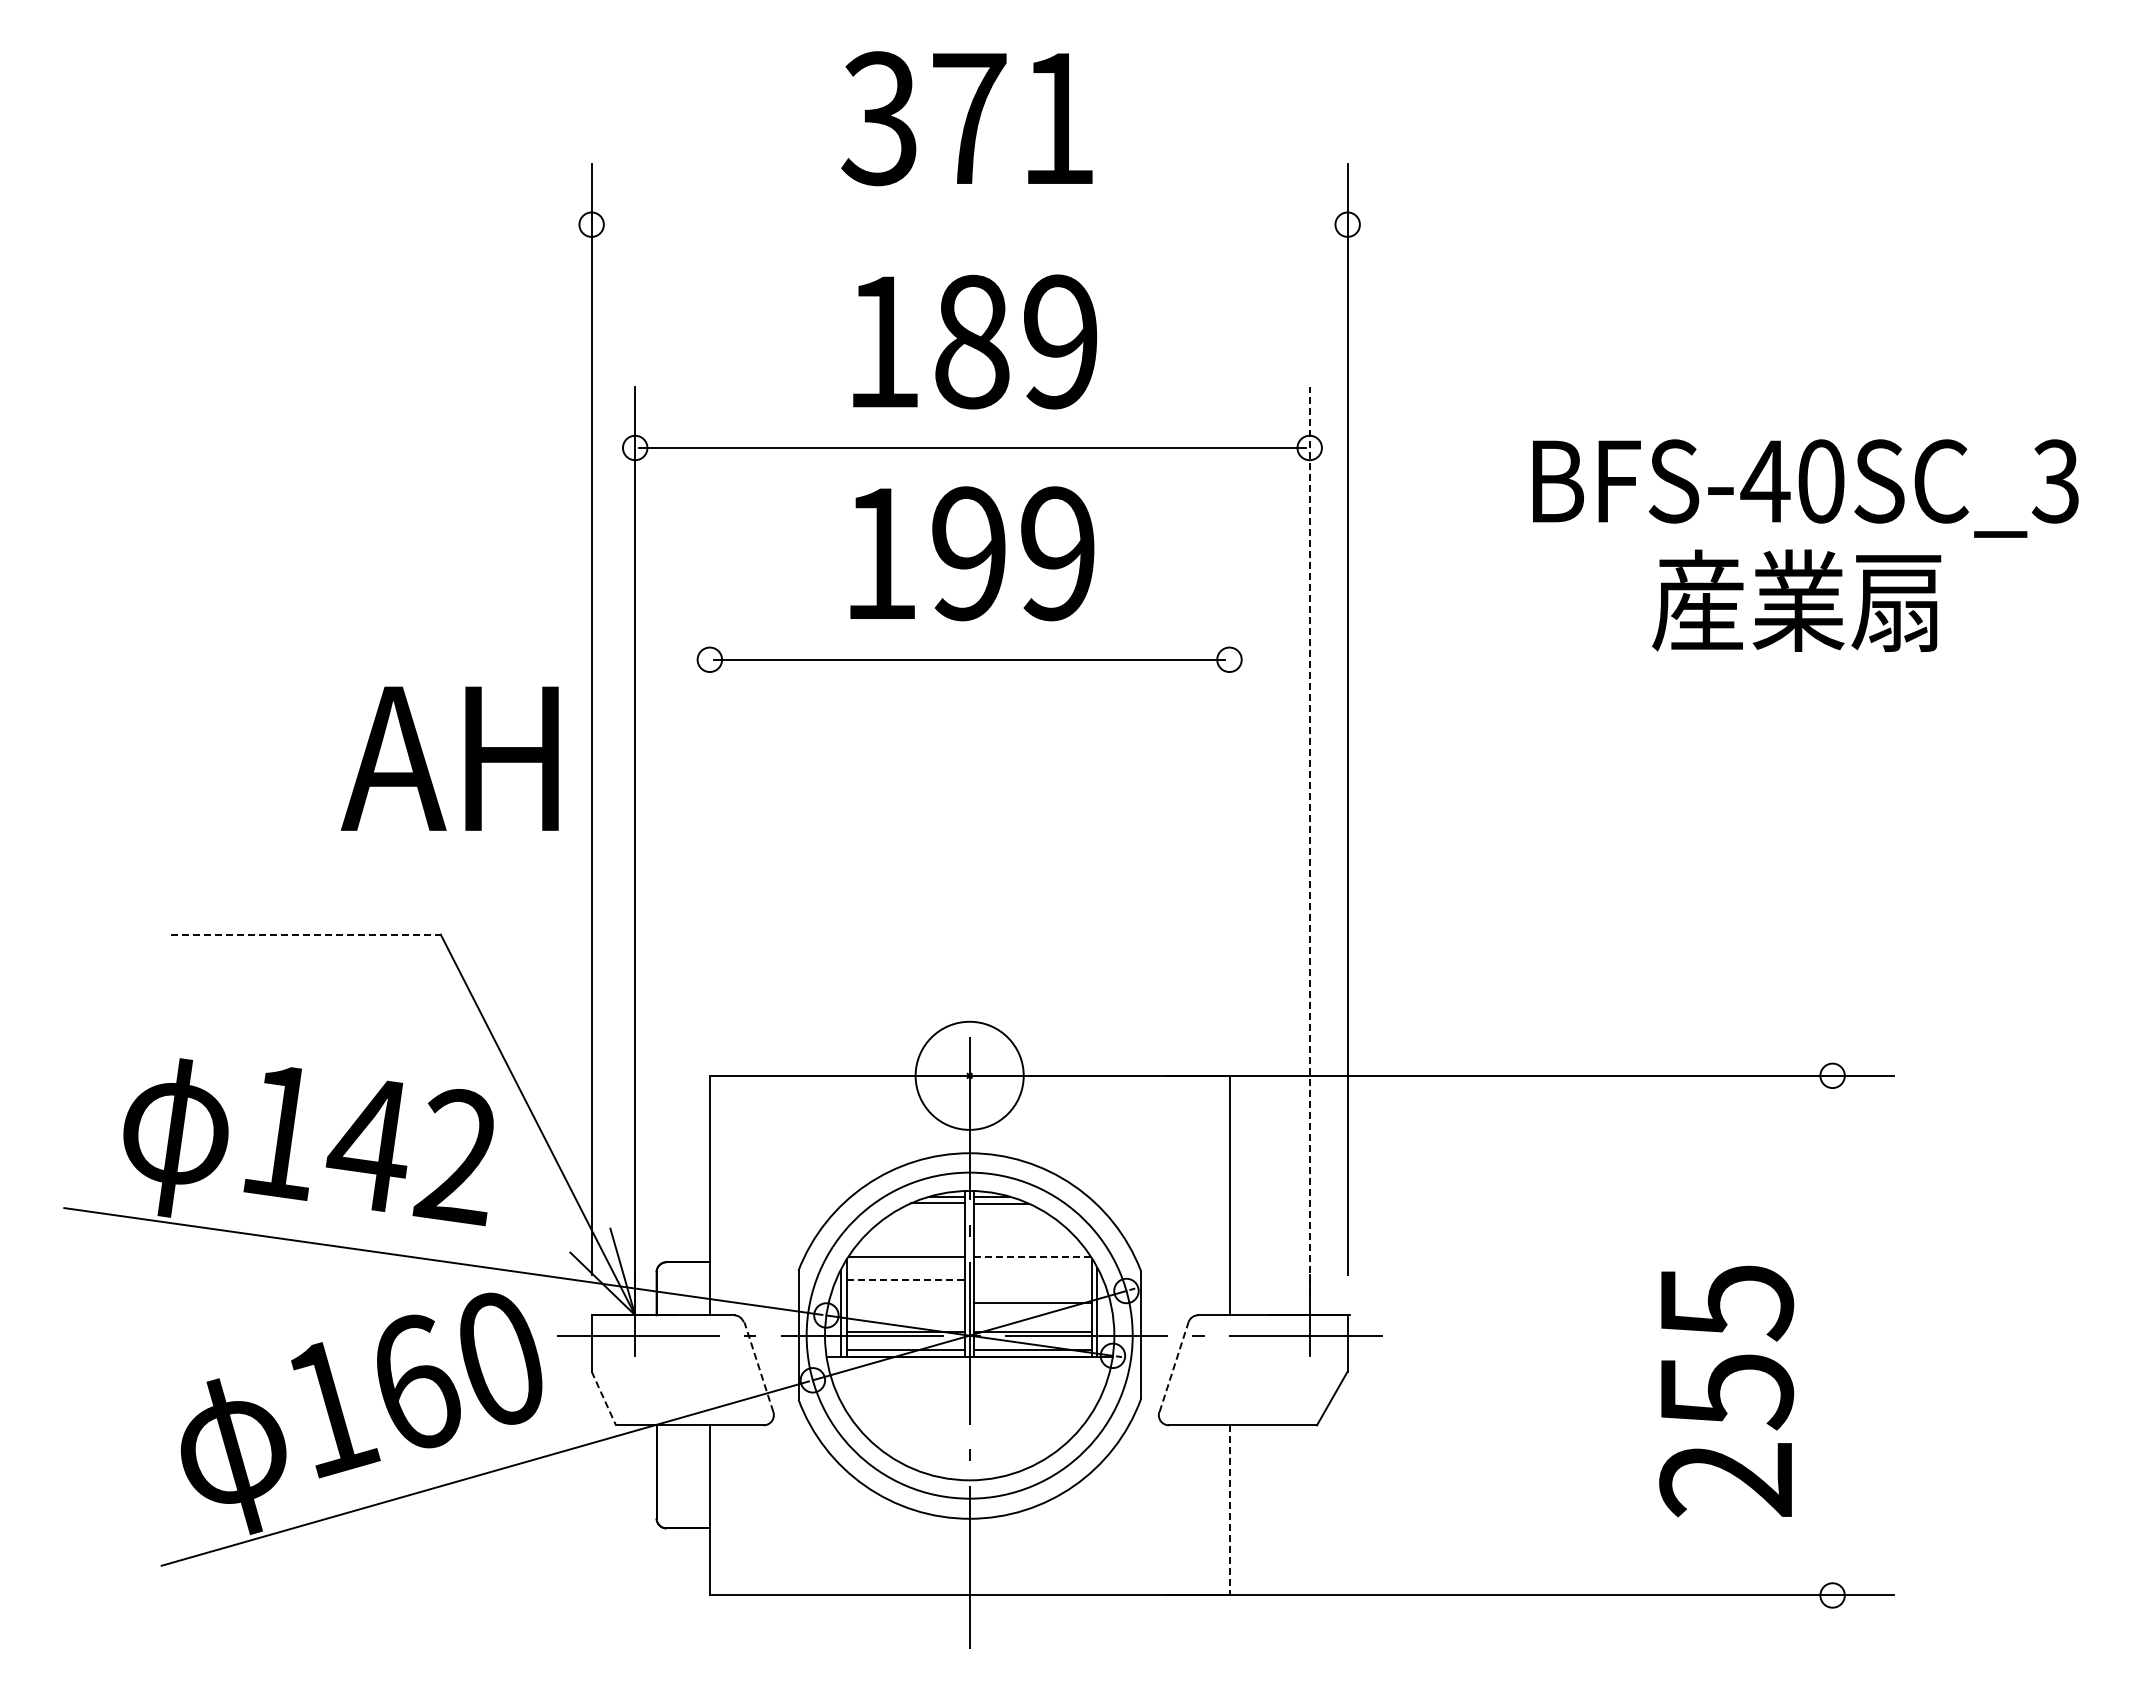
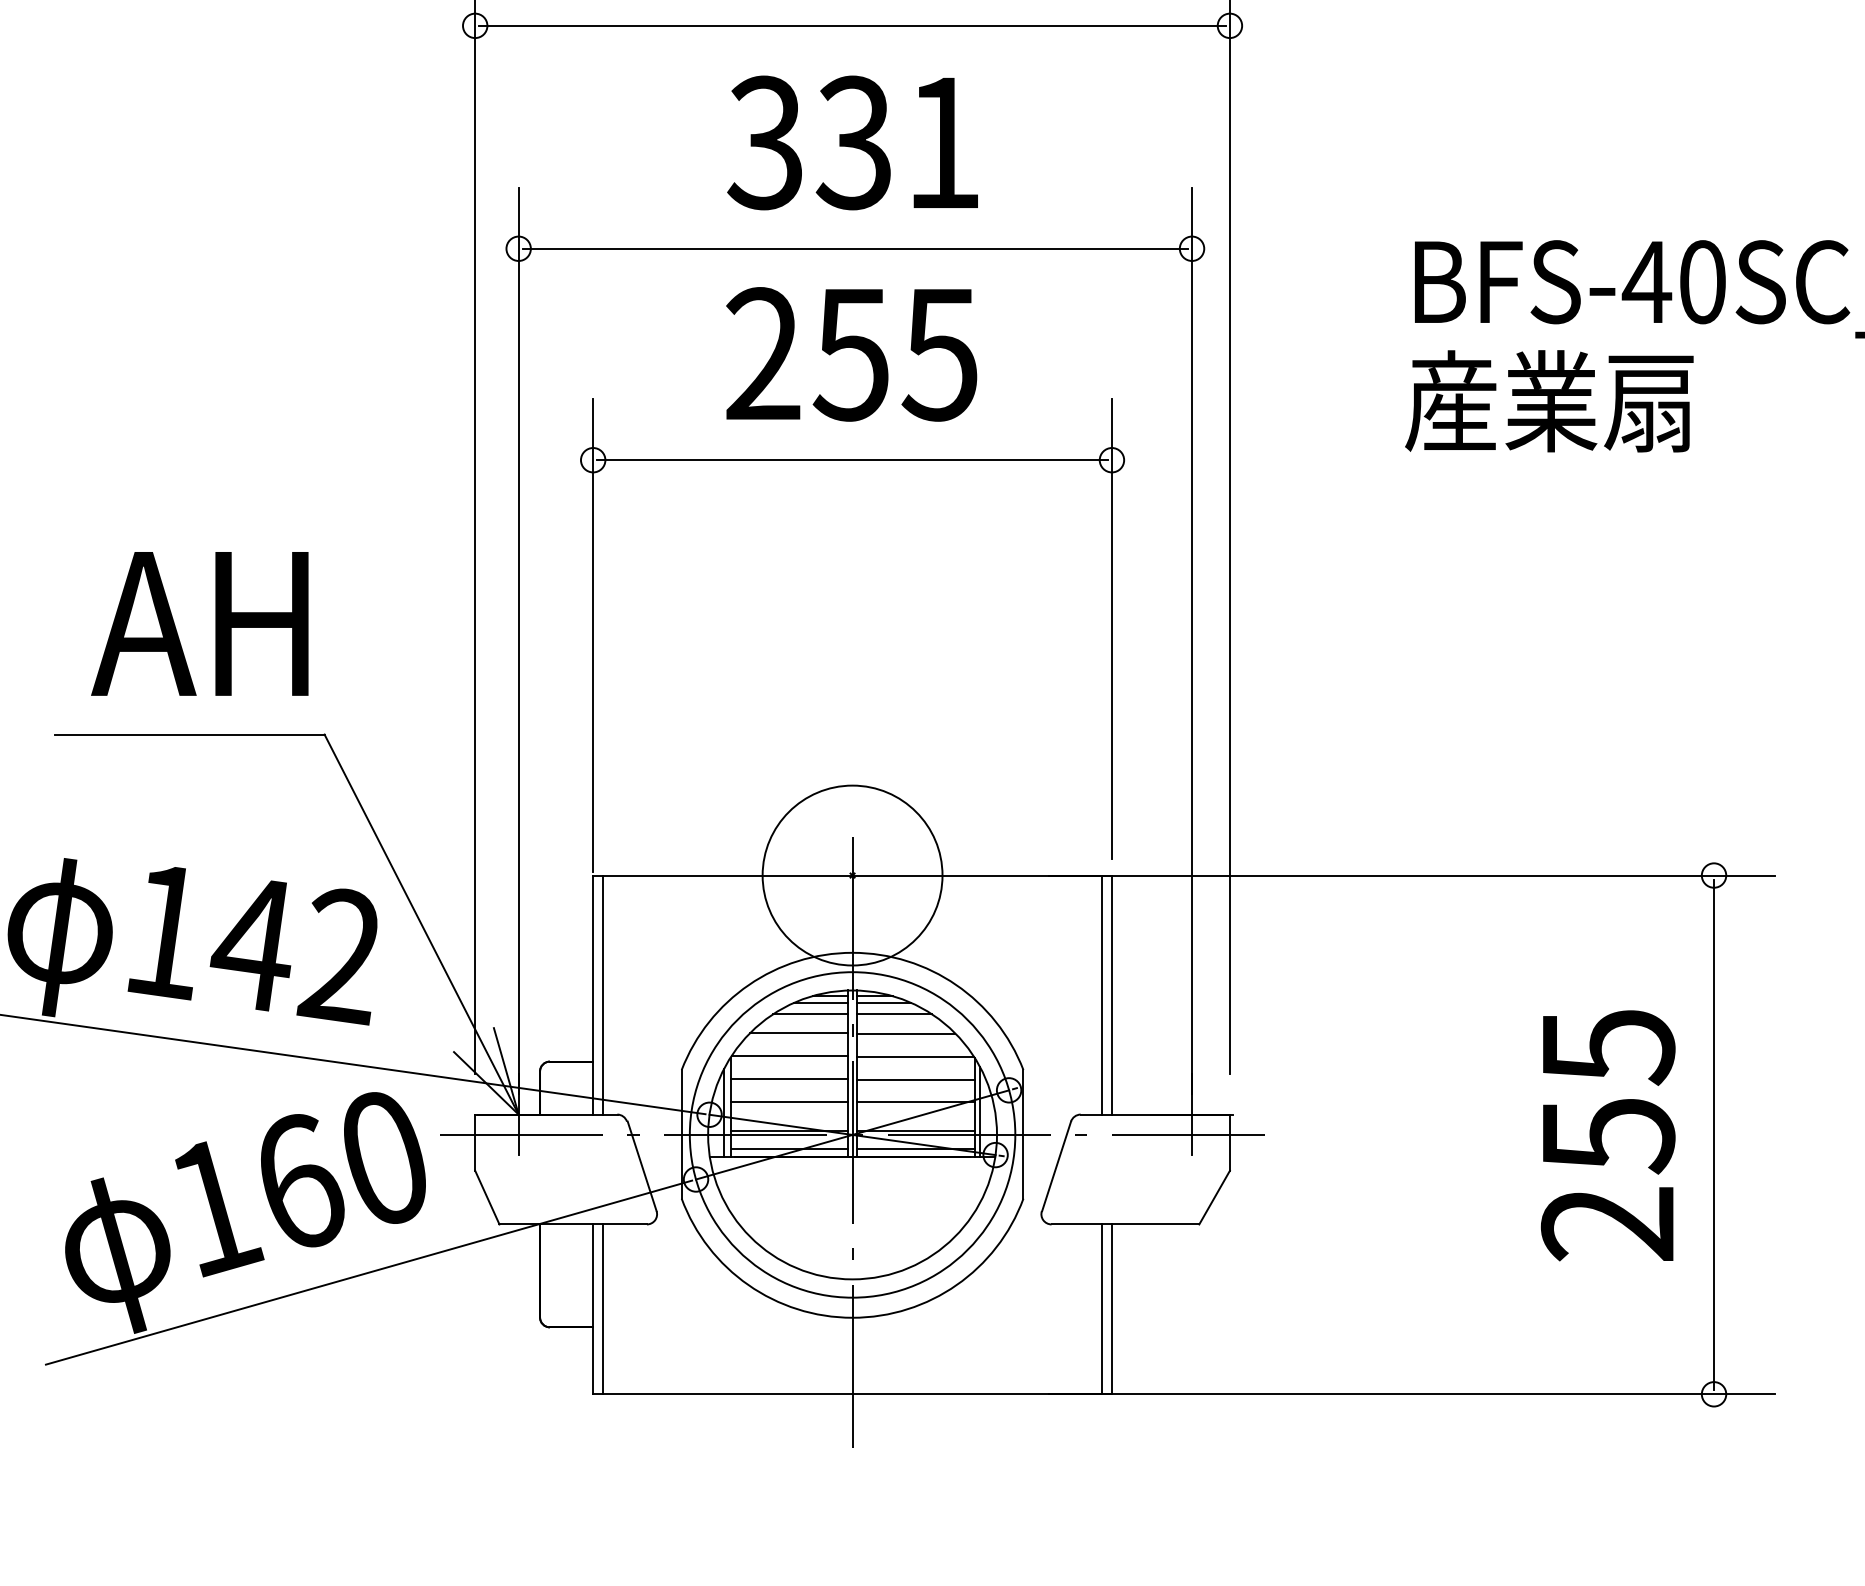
line: (969, 224) -> (852, 25), added
text: (970, 341) -> (853, 142), 189 -> 331
text: (968, 553) -> (851, 354), 199 -> 255
text: (1796, 600) -> (1549, 401), moved
text: (449, 758) -> (199, 623), moved
line: (1229, 828) -> (1111, 628), added
line: (709, 834) -> (592, 634), added
line: (1309, 840) -> (1191, 640), dashed -> solid
line: (305, 934) -> (189, 734), dashed -> solid
circle: (969, 1075) -> (852, 875), size x1.67
line: (719, 1195) -> (602, 995), added
line: (1219, 1195) -> (1101, 995), added
line: (927, 1214) -> (810, 1013), added
line: (1011, 1214) -> (894, 1013), added
line: (915, 1233) -> (798, 1032), added
line: (1023, 1234) -> (906, 1033), added
line: (1033, 1257) -> (916, 1056), dashed -> solid
line: (906, 1279) -> (789, 1078), dashed -> solid
line: (1032, 1280) -> (915, 1079), added
line: (906, 1302) -> (789, 1101), added
line: (1832, 1335) -> (1713, 1134), added
line: (758, 1366) -> (641, 1165), dashed -> solid
line: (1174, 1366) -> (1057, 1165), dashed -> solid
text: (1726, 1391) -> (1608, 1135), moved
line: (603, 1398) -> (487, 1197), dashed -> solid
line: (719, 1510) -> (602, 1309), added
line: (1219, 1510) -> (1101, 1309), added
line: (1229, 1510) -> (1111, 1309), dashed -> solid

